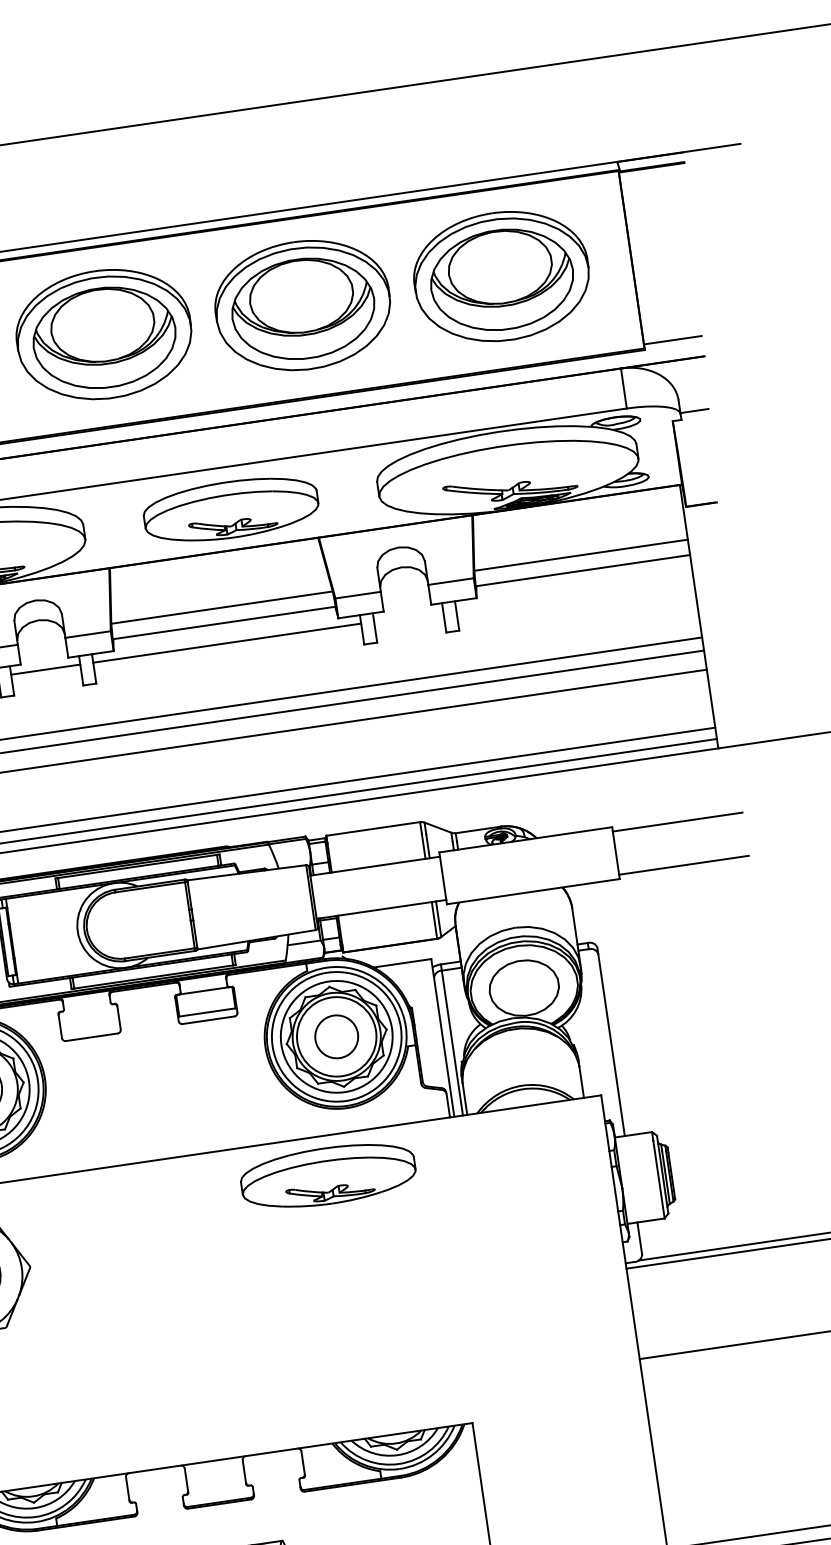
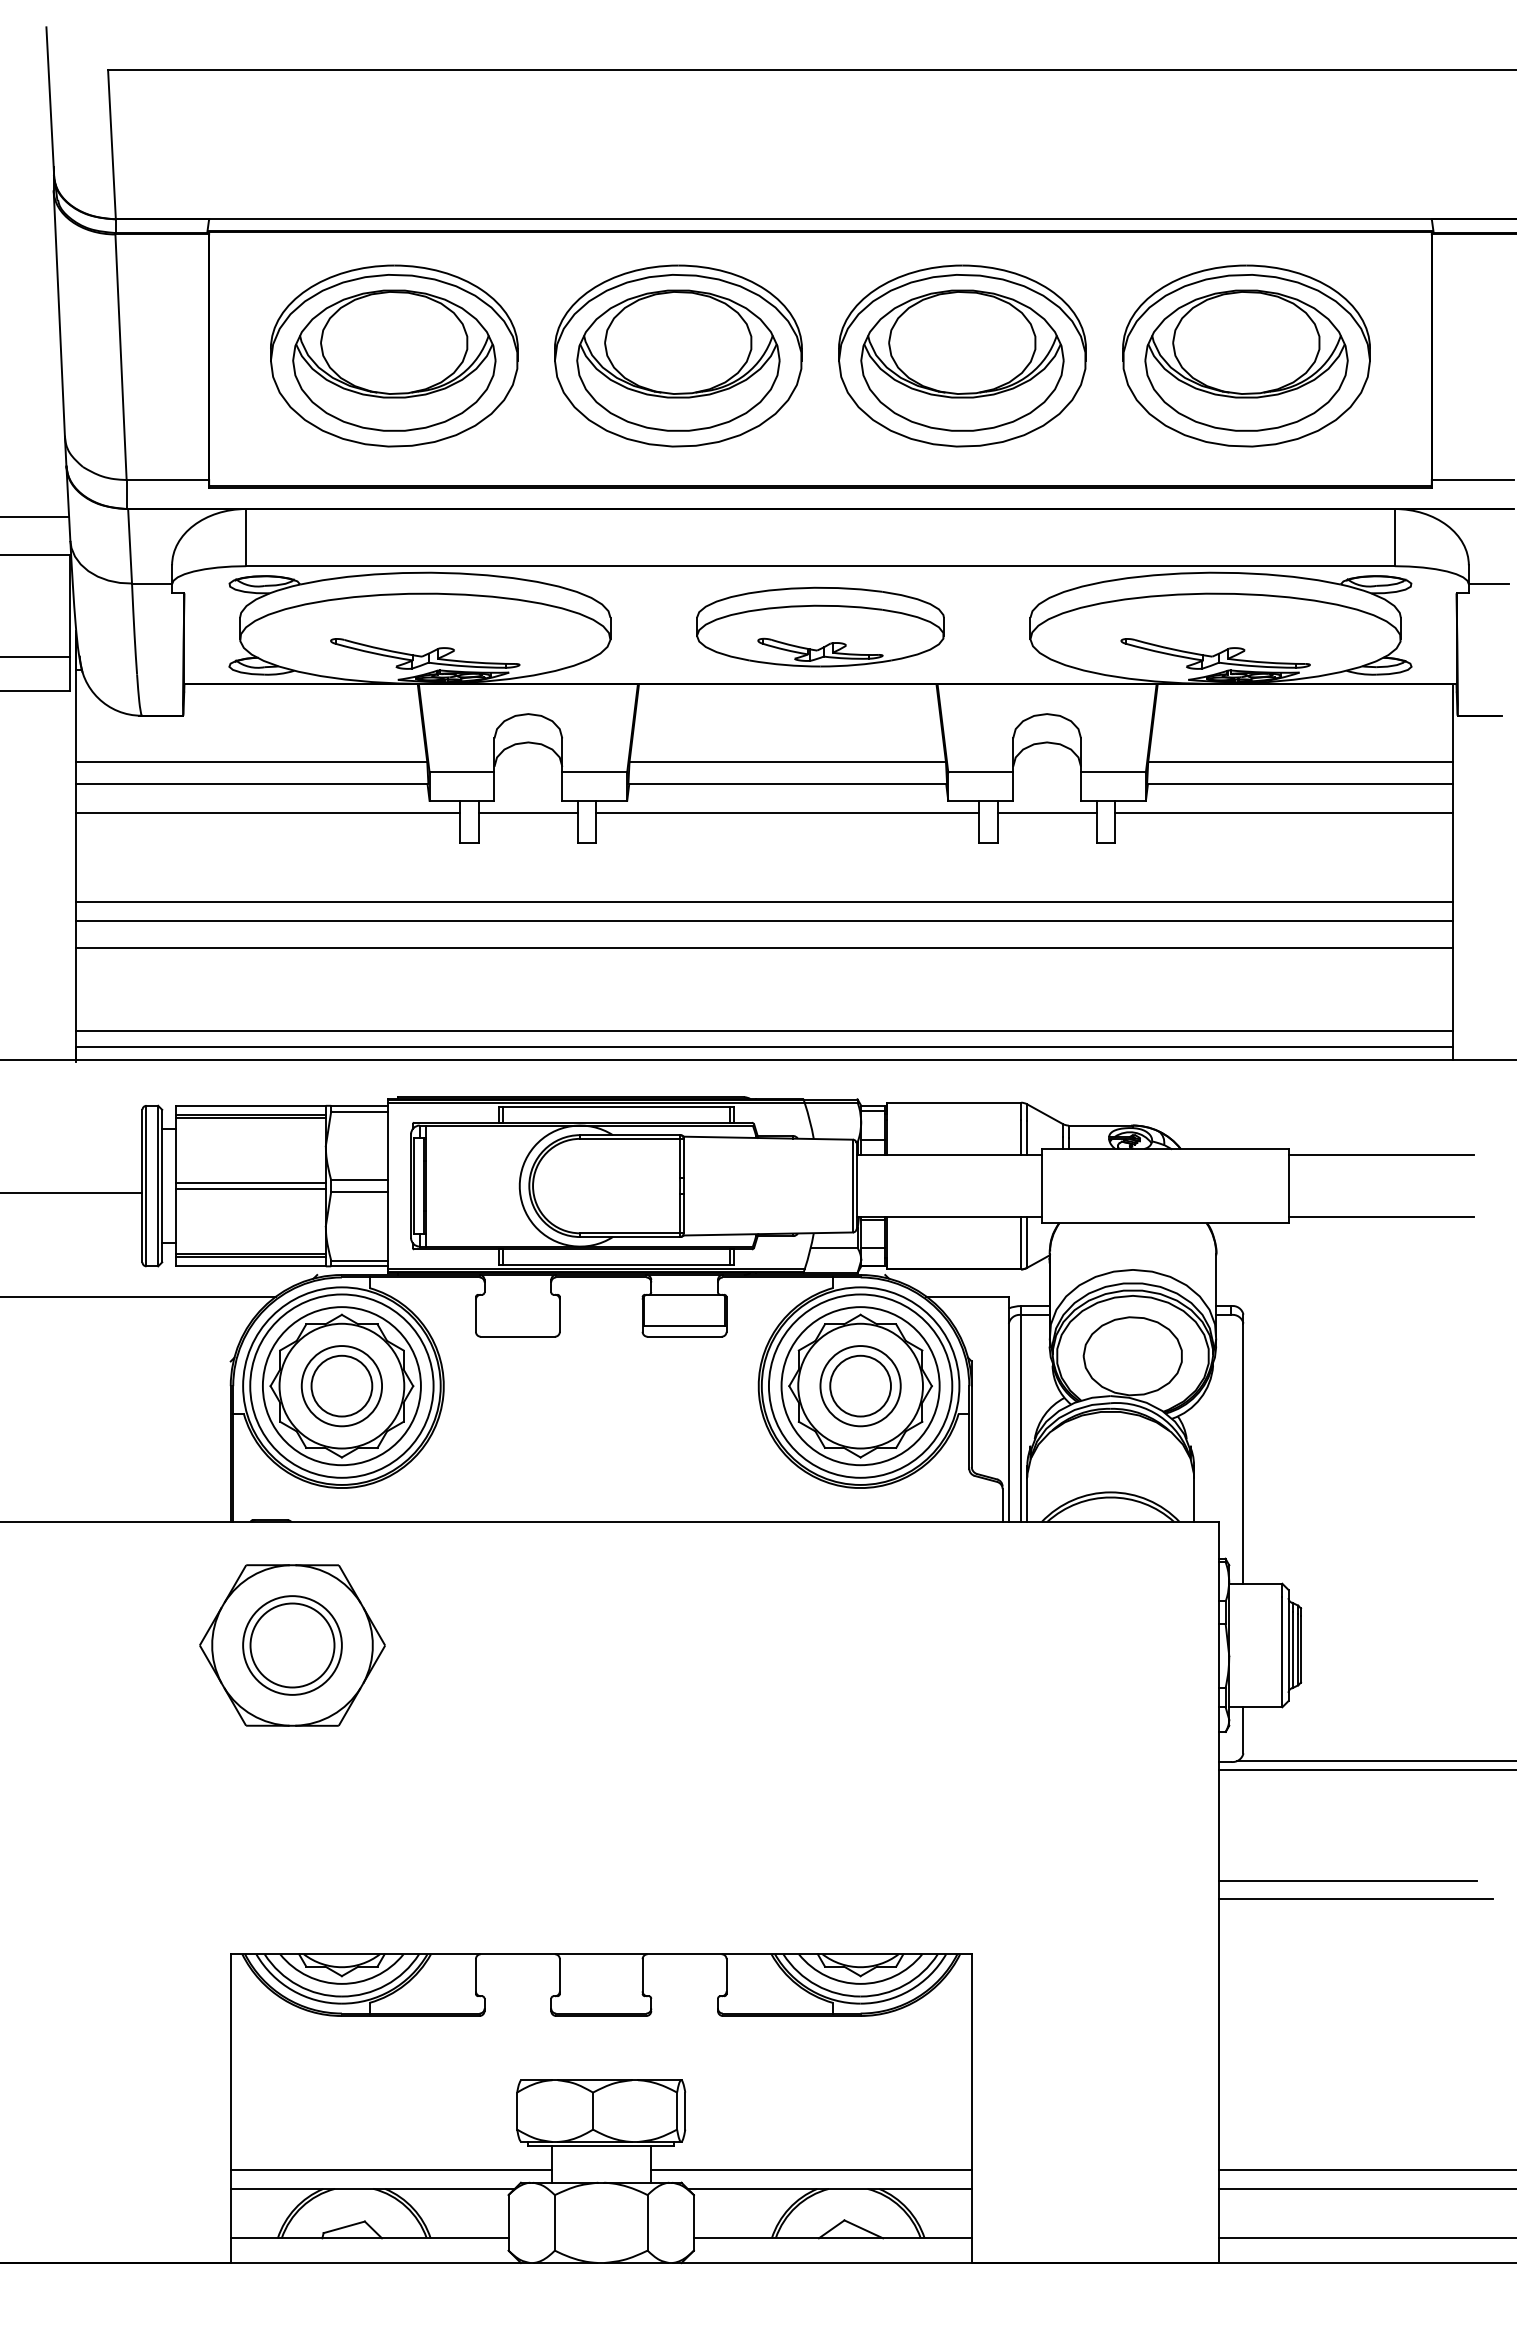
line: (574, 592) -> (1284, 812), added
line: (408, 616) -> (1046, 812), added
circle: (336, 1037) -> (860, 1386), size x0.71
part: (328, 1175) -> (820, 1578), removed
line: (728, 1333) -> (1347, 1881), added

